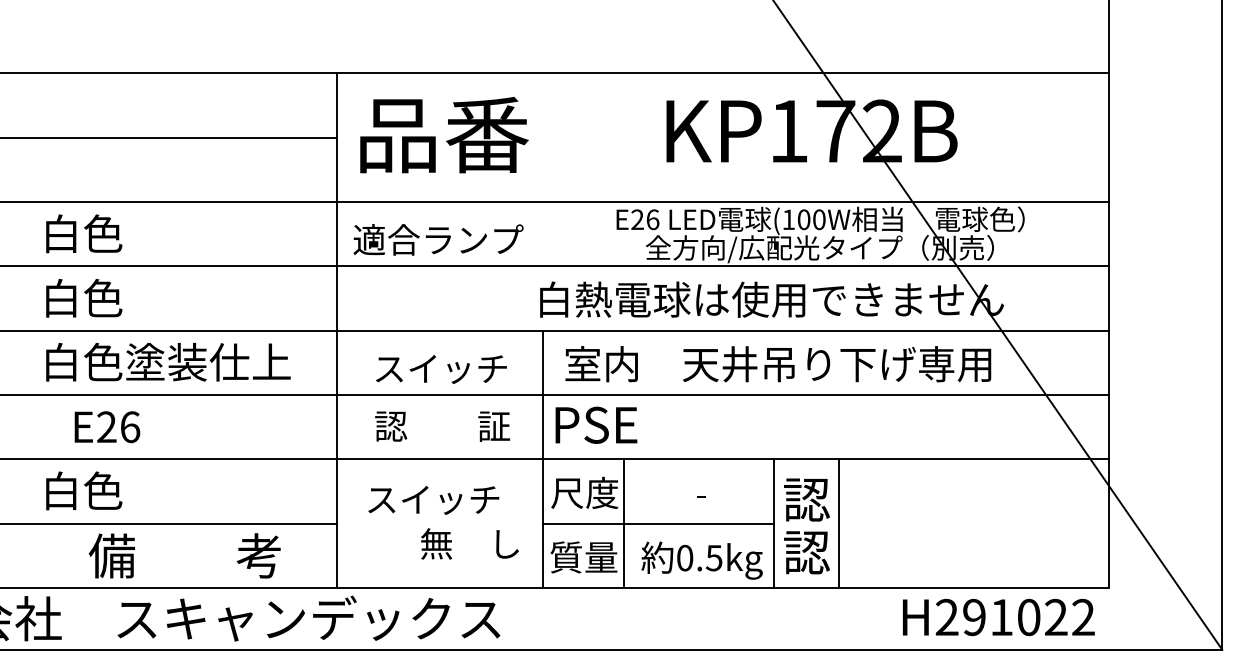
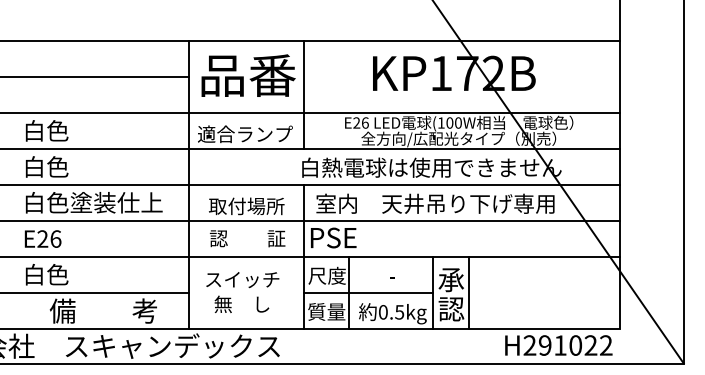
line: (542, 170) -> (303, 95), added
text: (440, 368) -> (246, 206), スイッチ -> 取付場所
text: (106, 426) -> (42, 238), moved
text: (806, 499) -> (451, 279), 認 -> 承
text: (469, 542) -> (241, 303), moved

